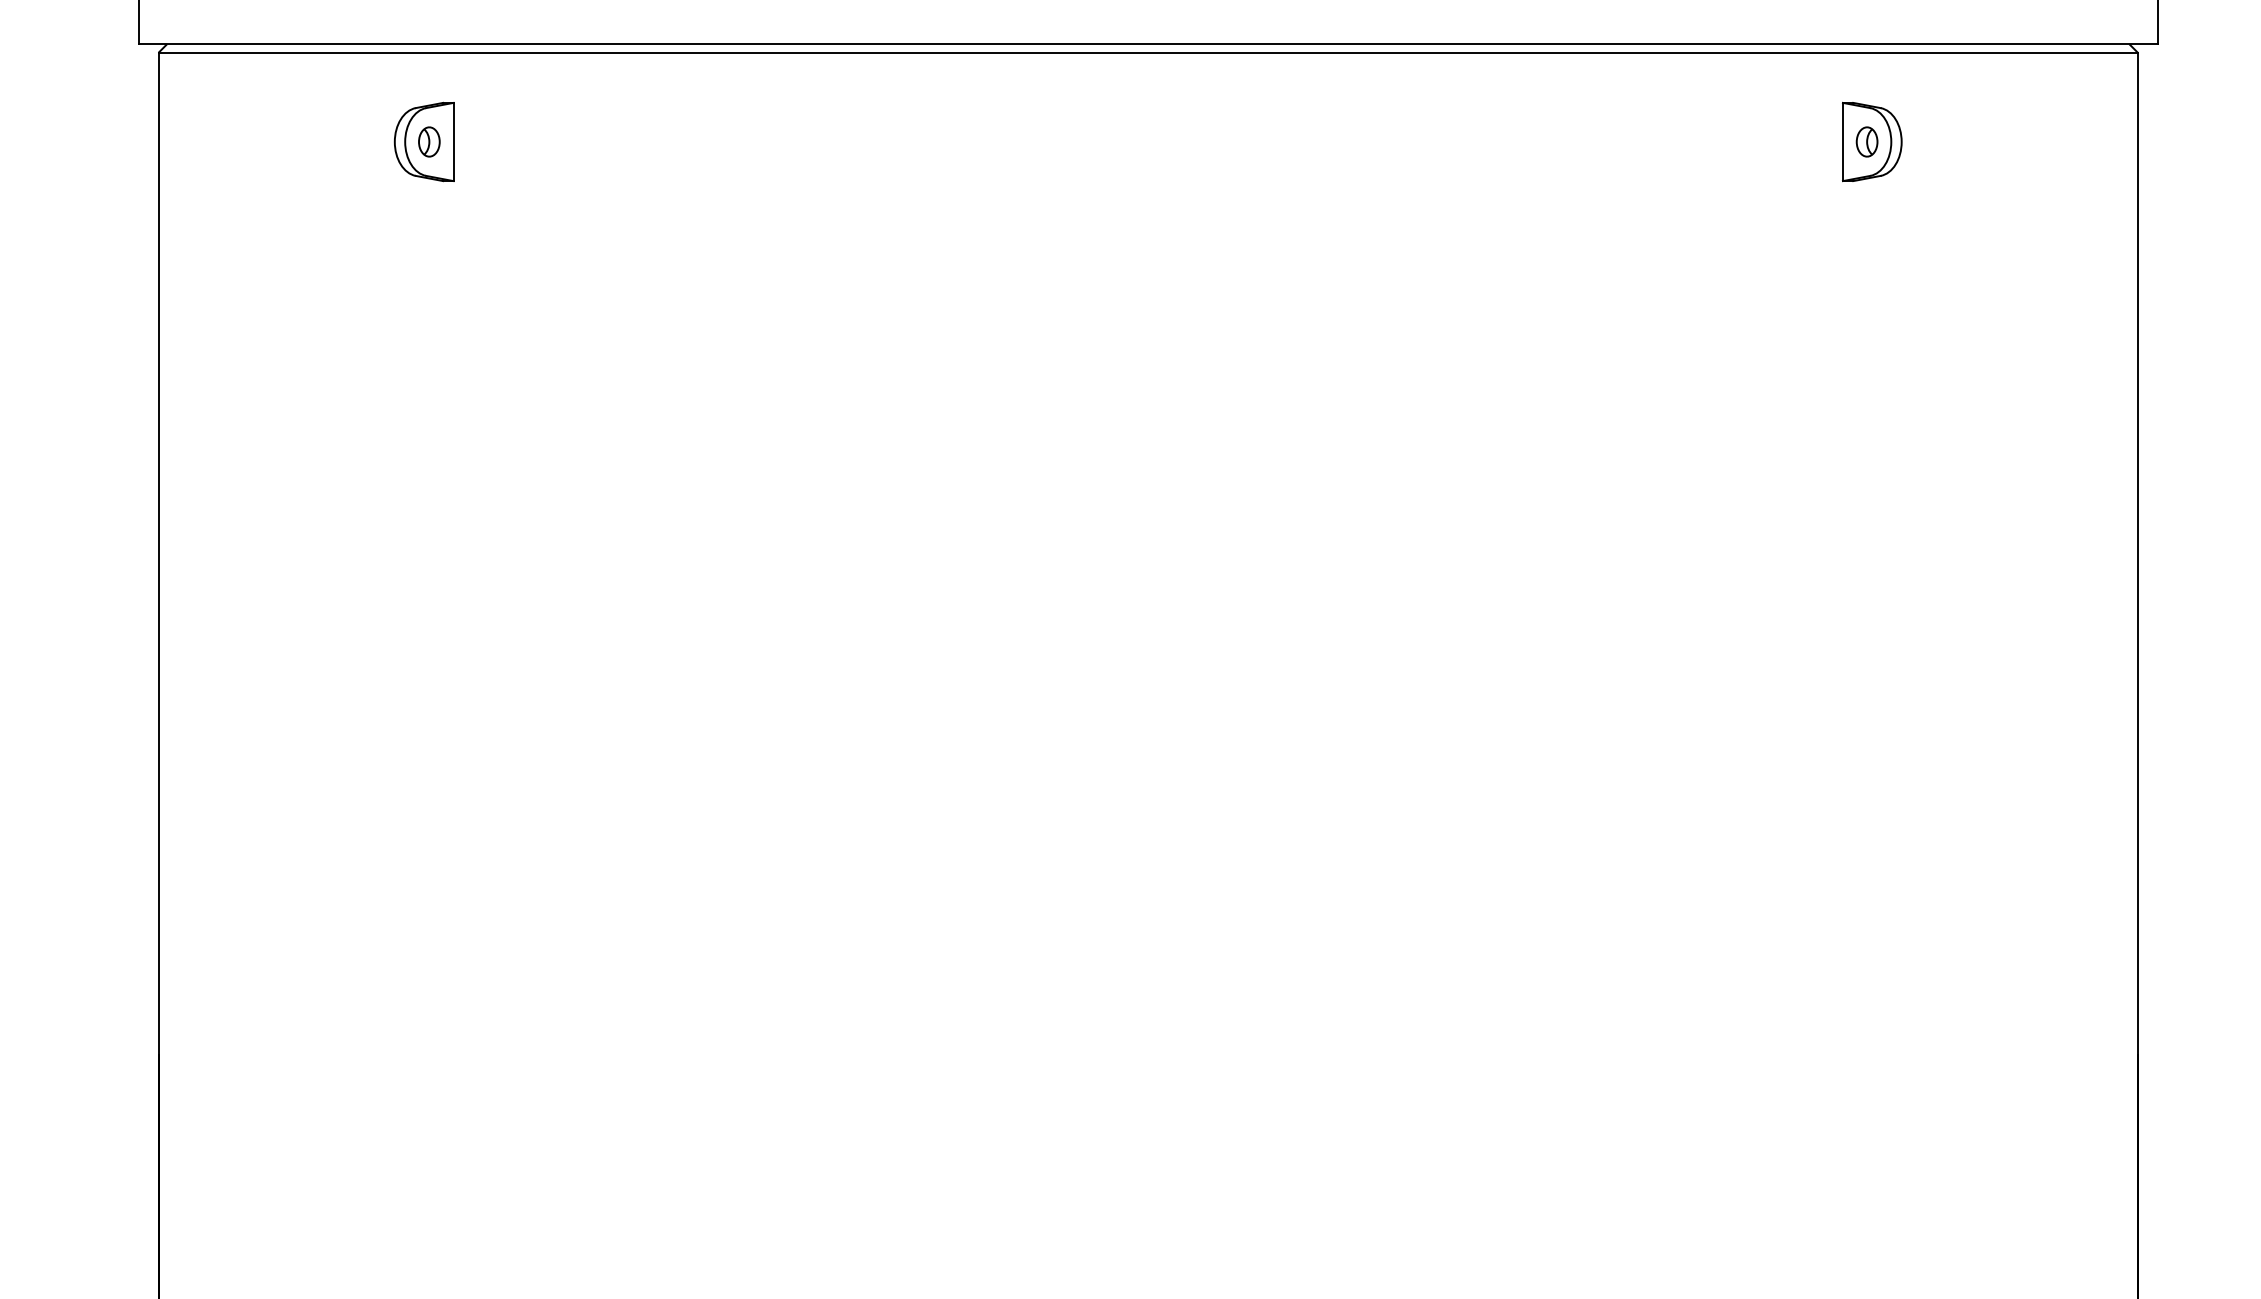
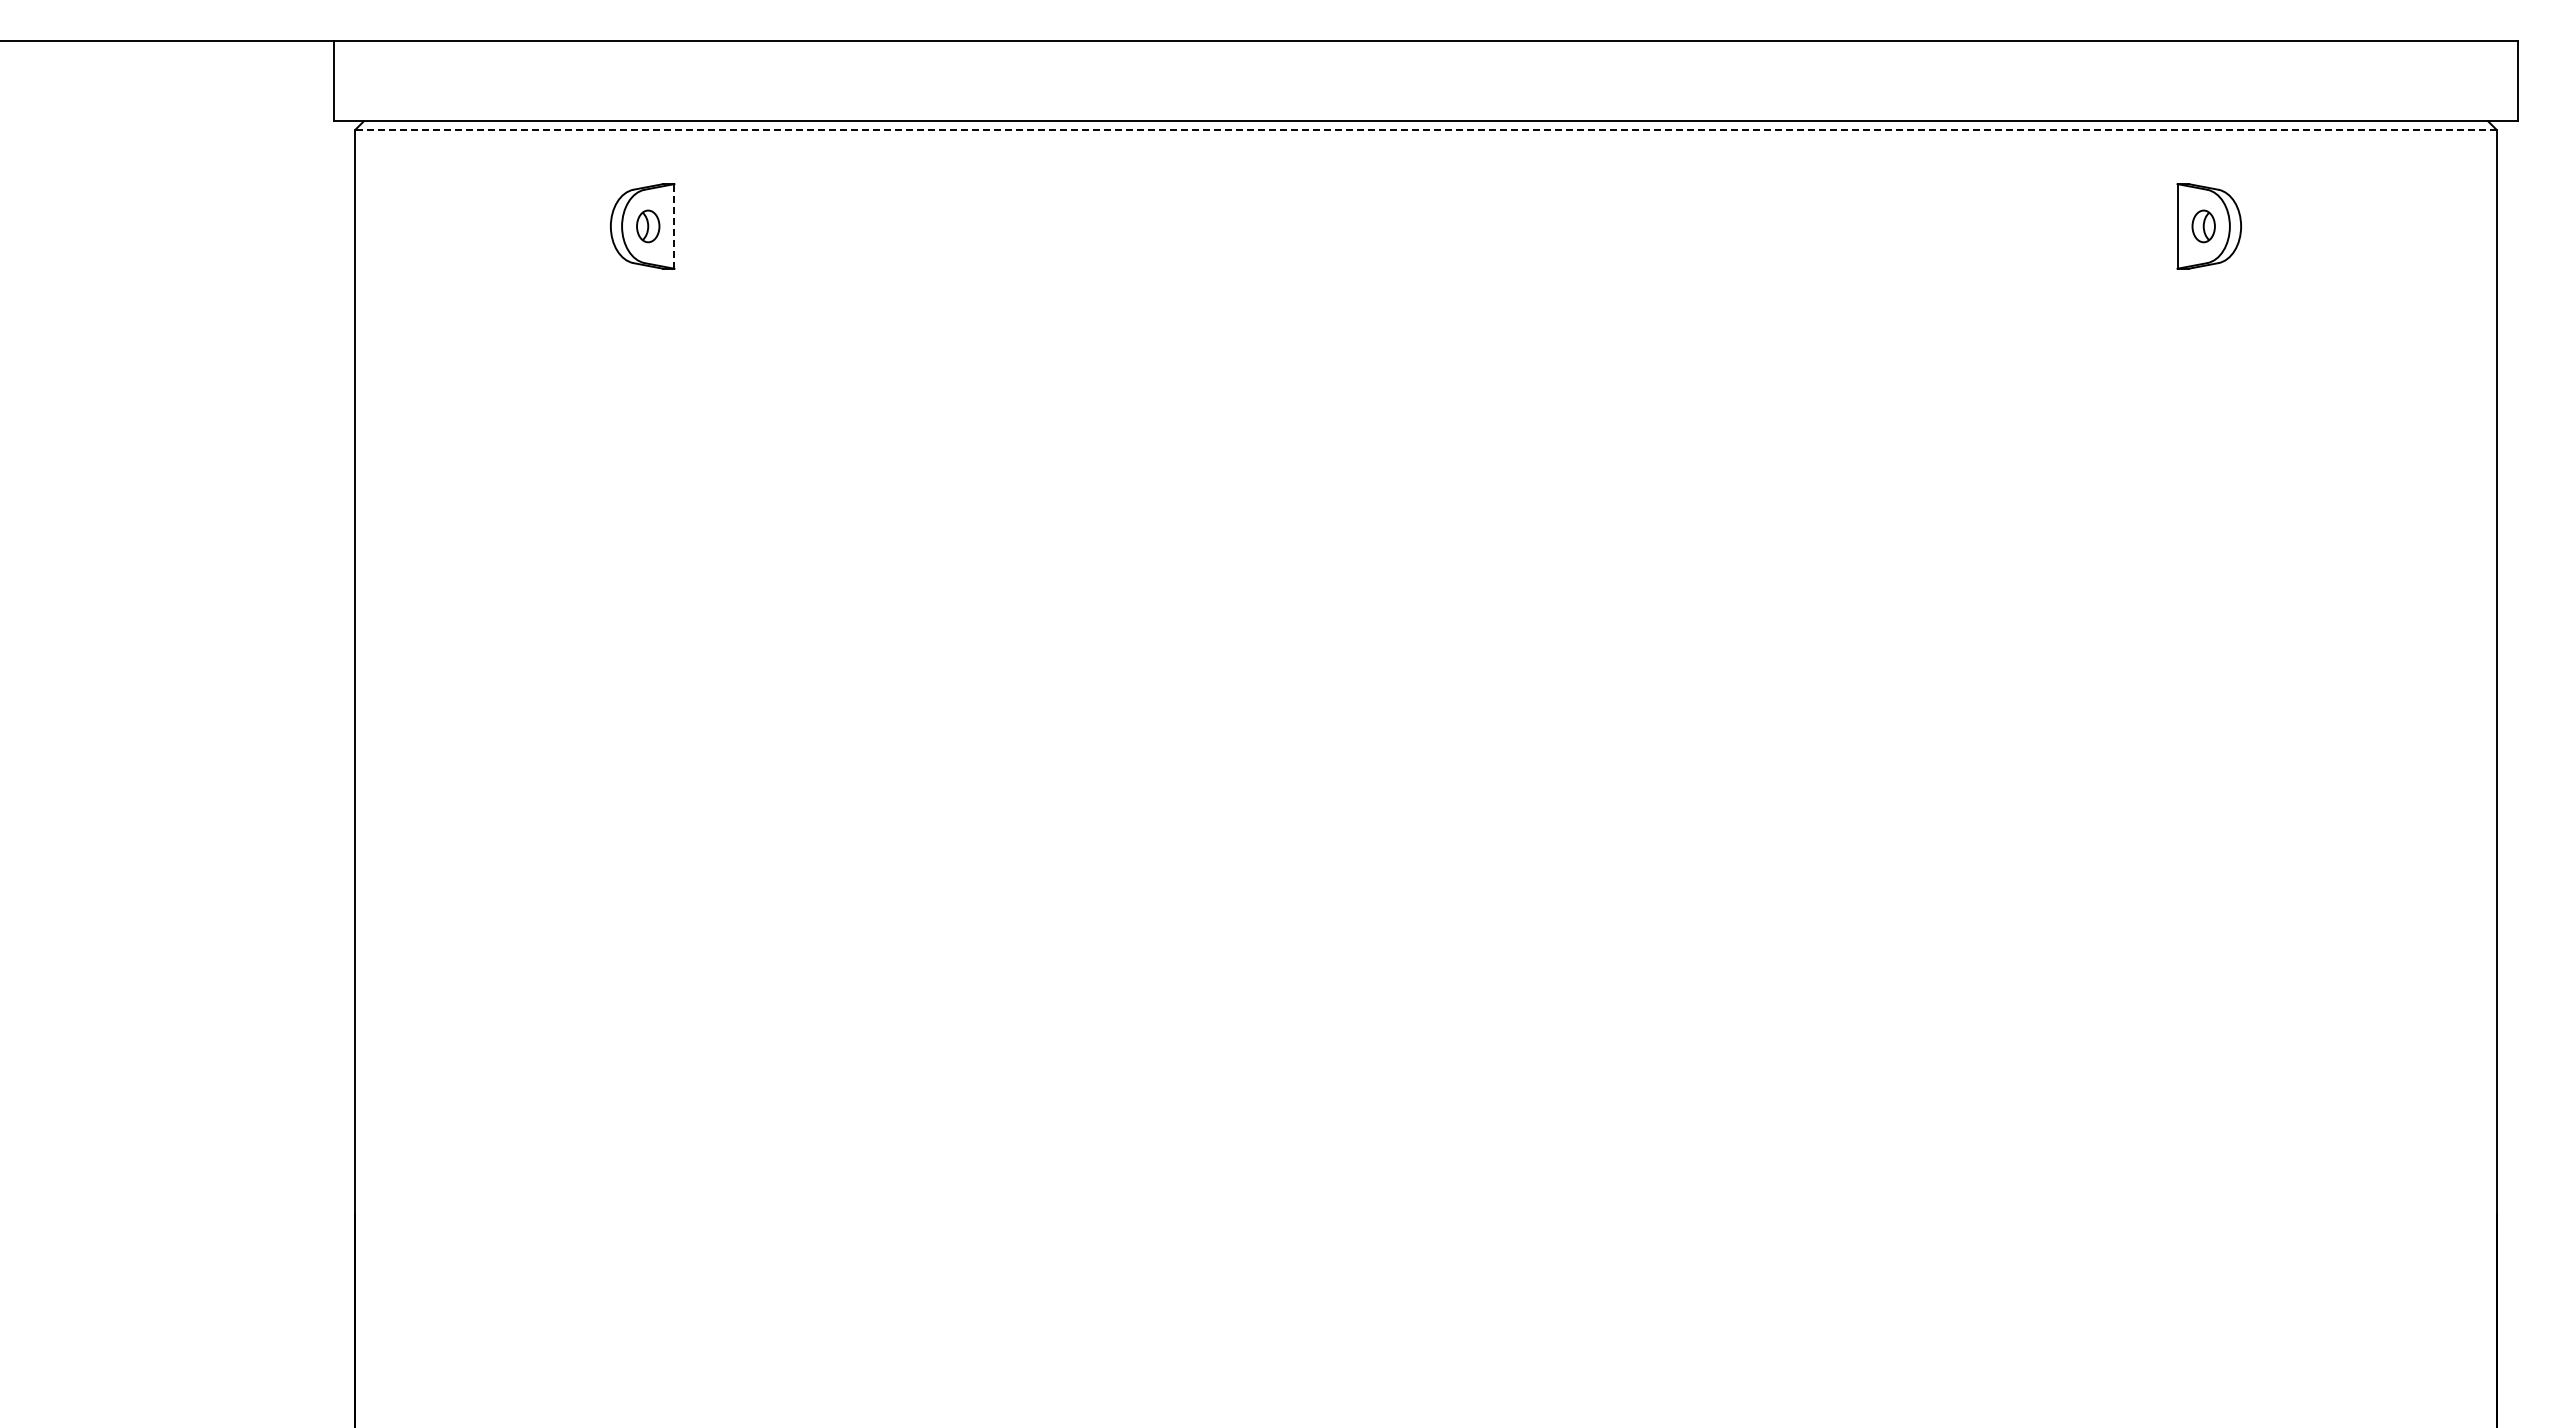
line: (1147, 52) -> (1425, 129), solid -> dashed
line: (453, 141) -> (674, 225), solid -> dashed

